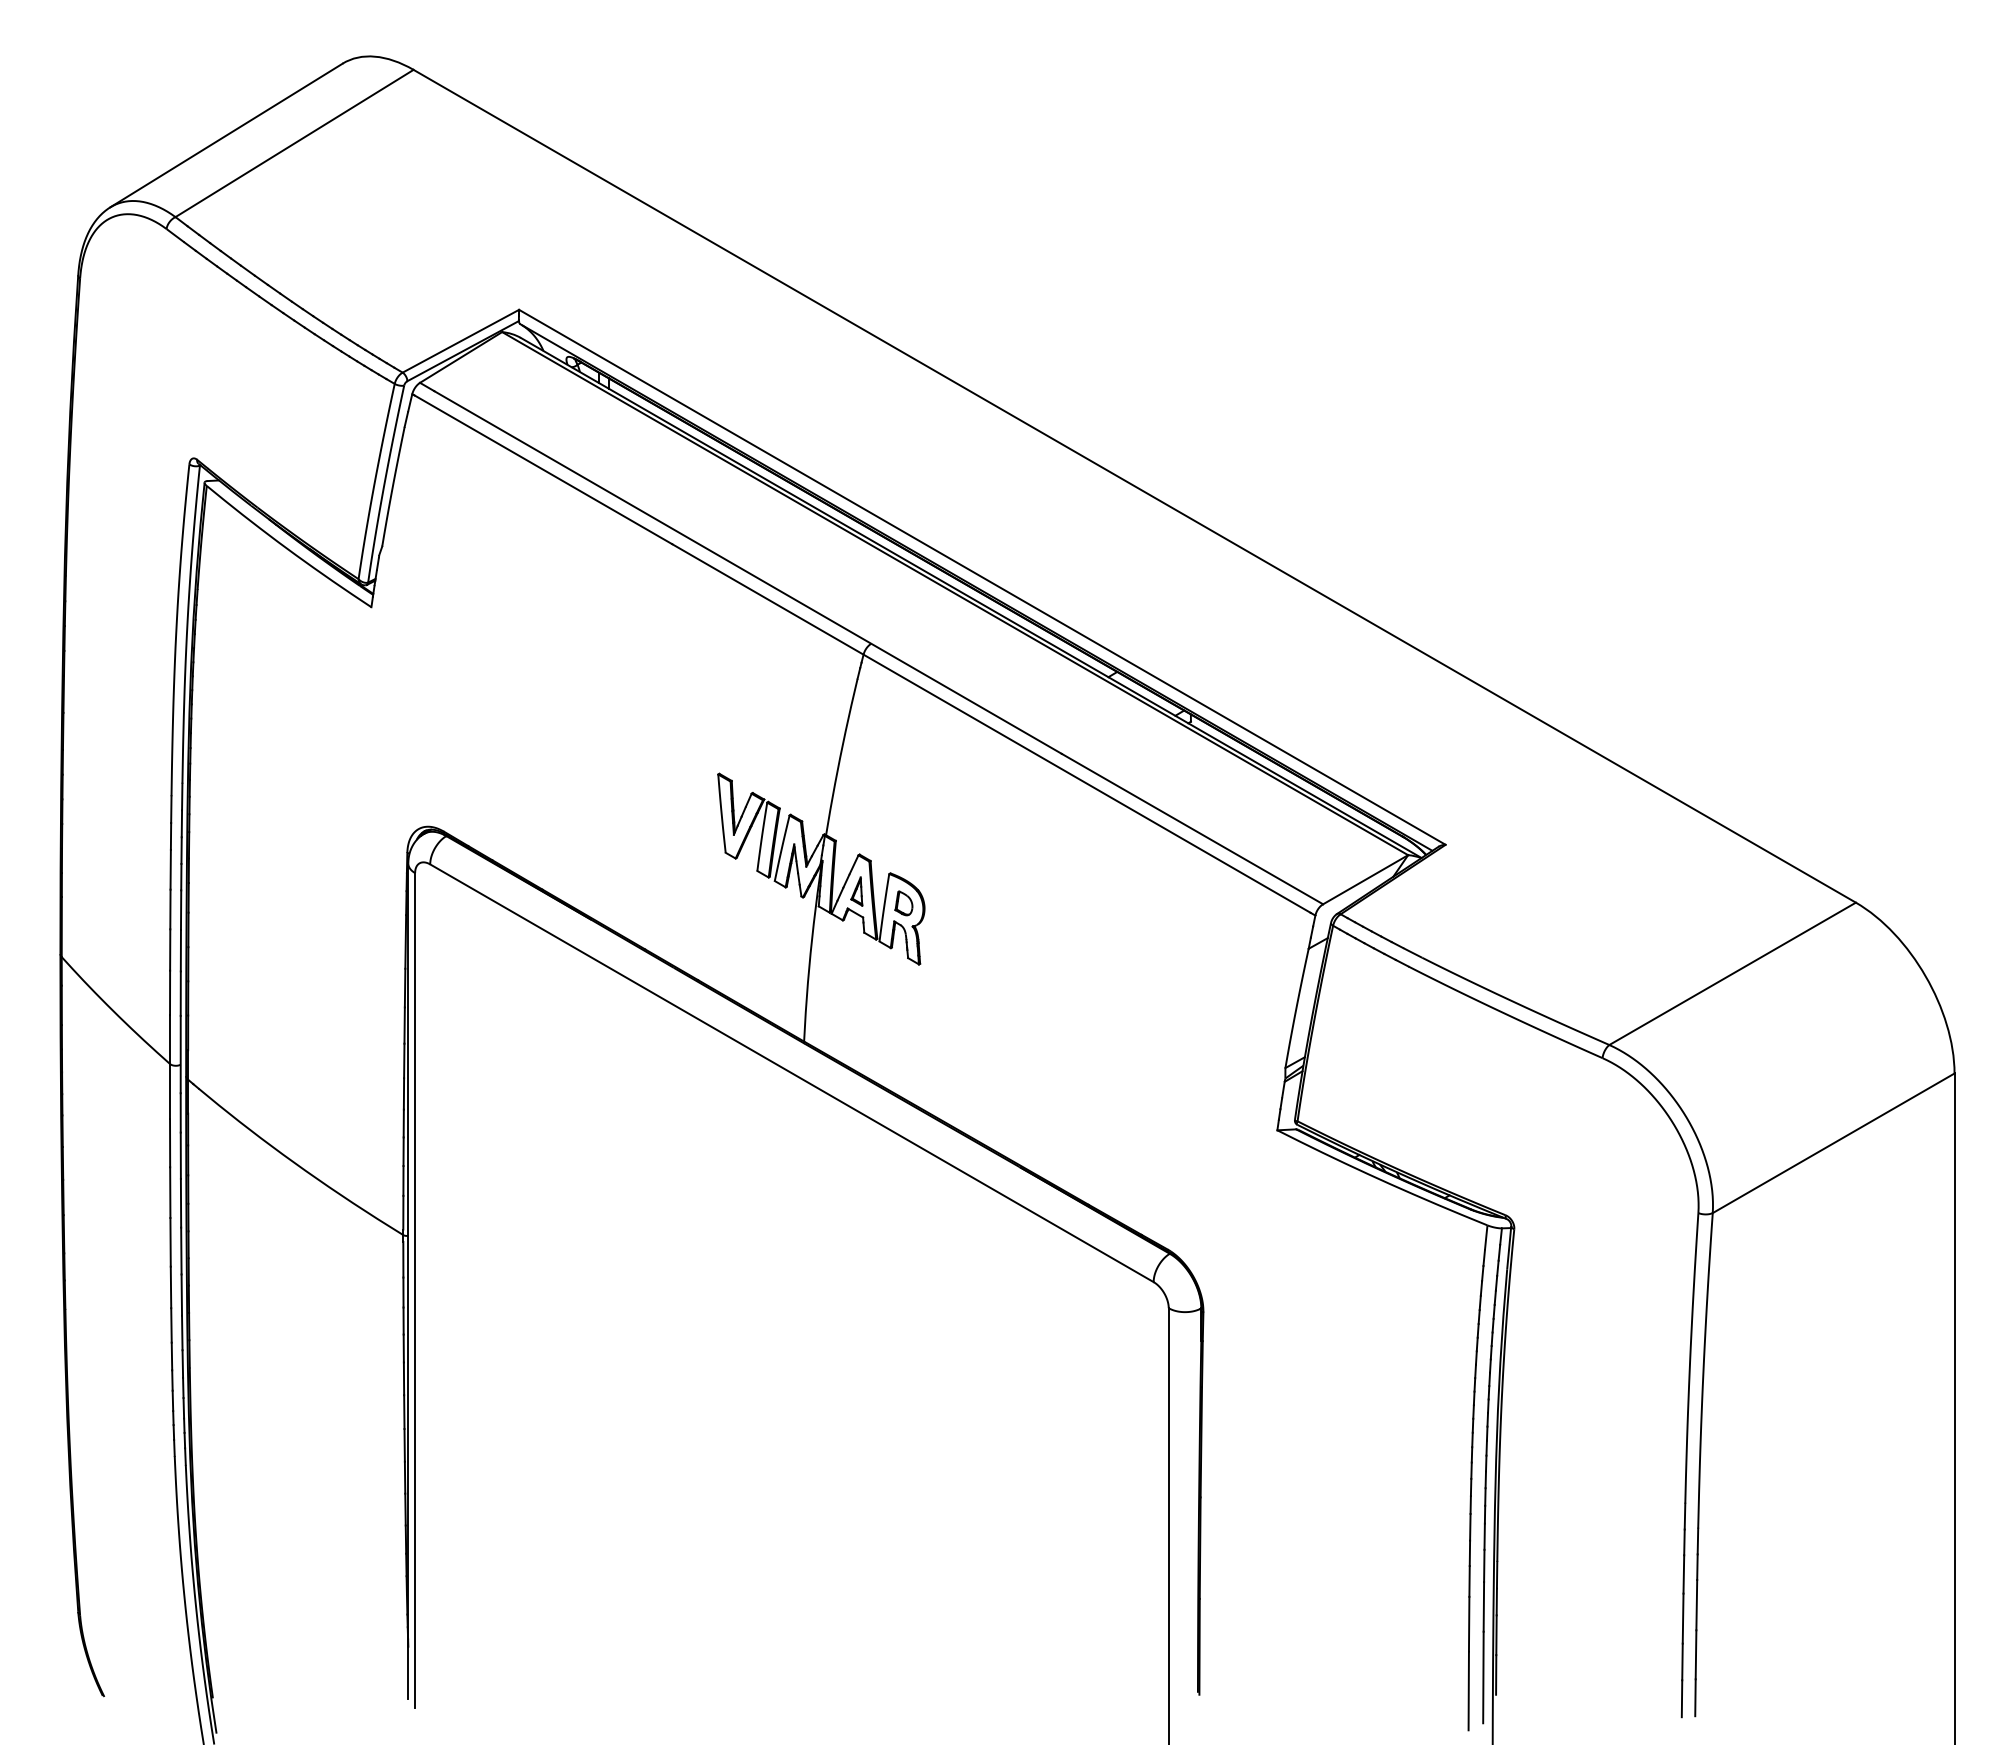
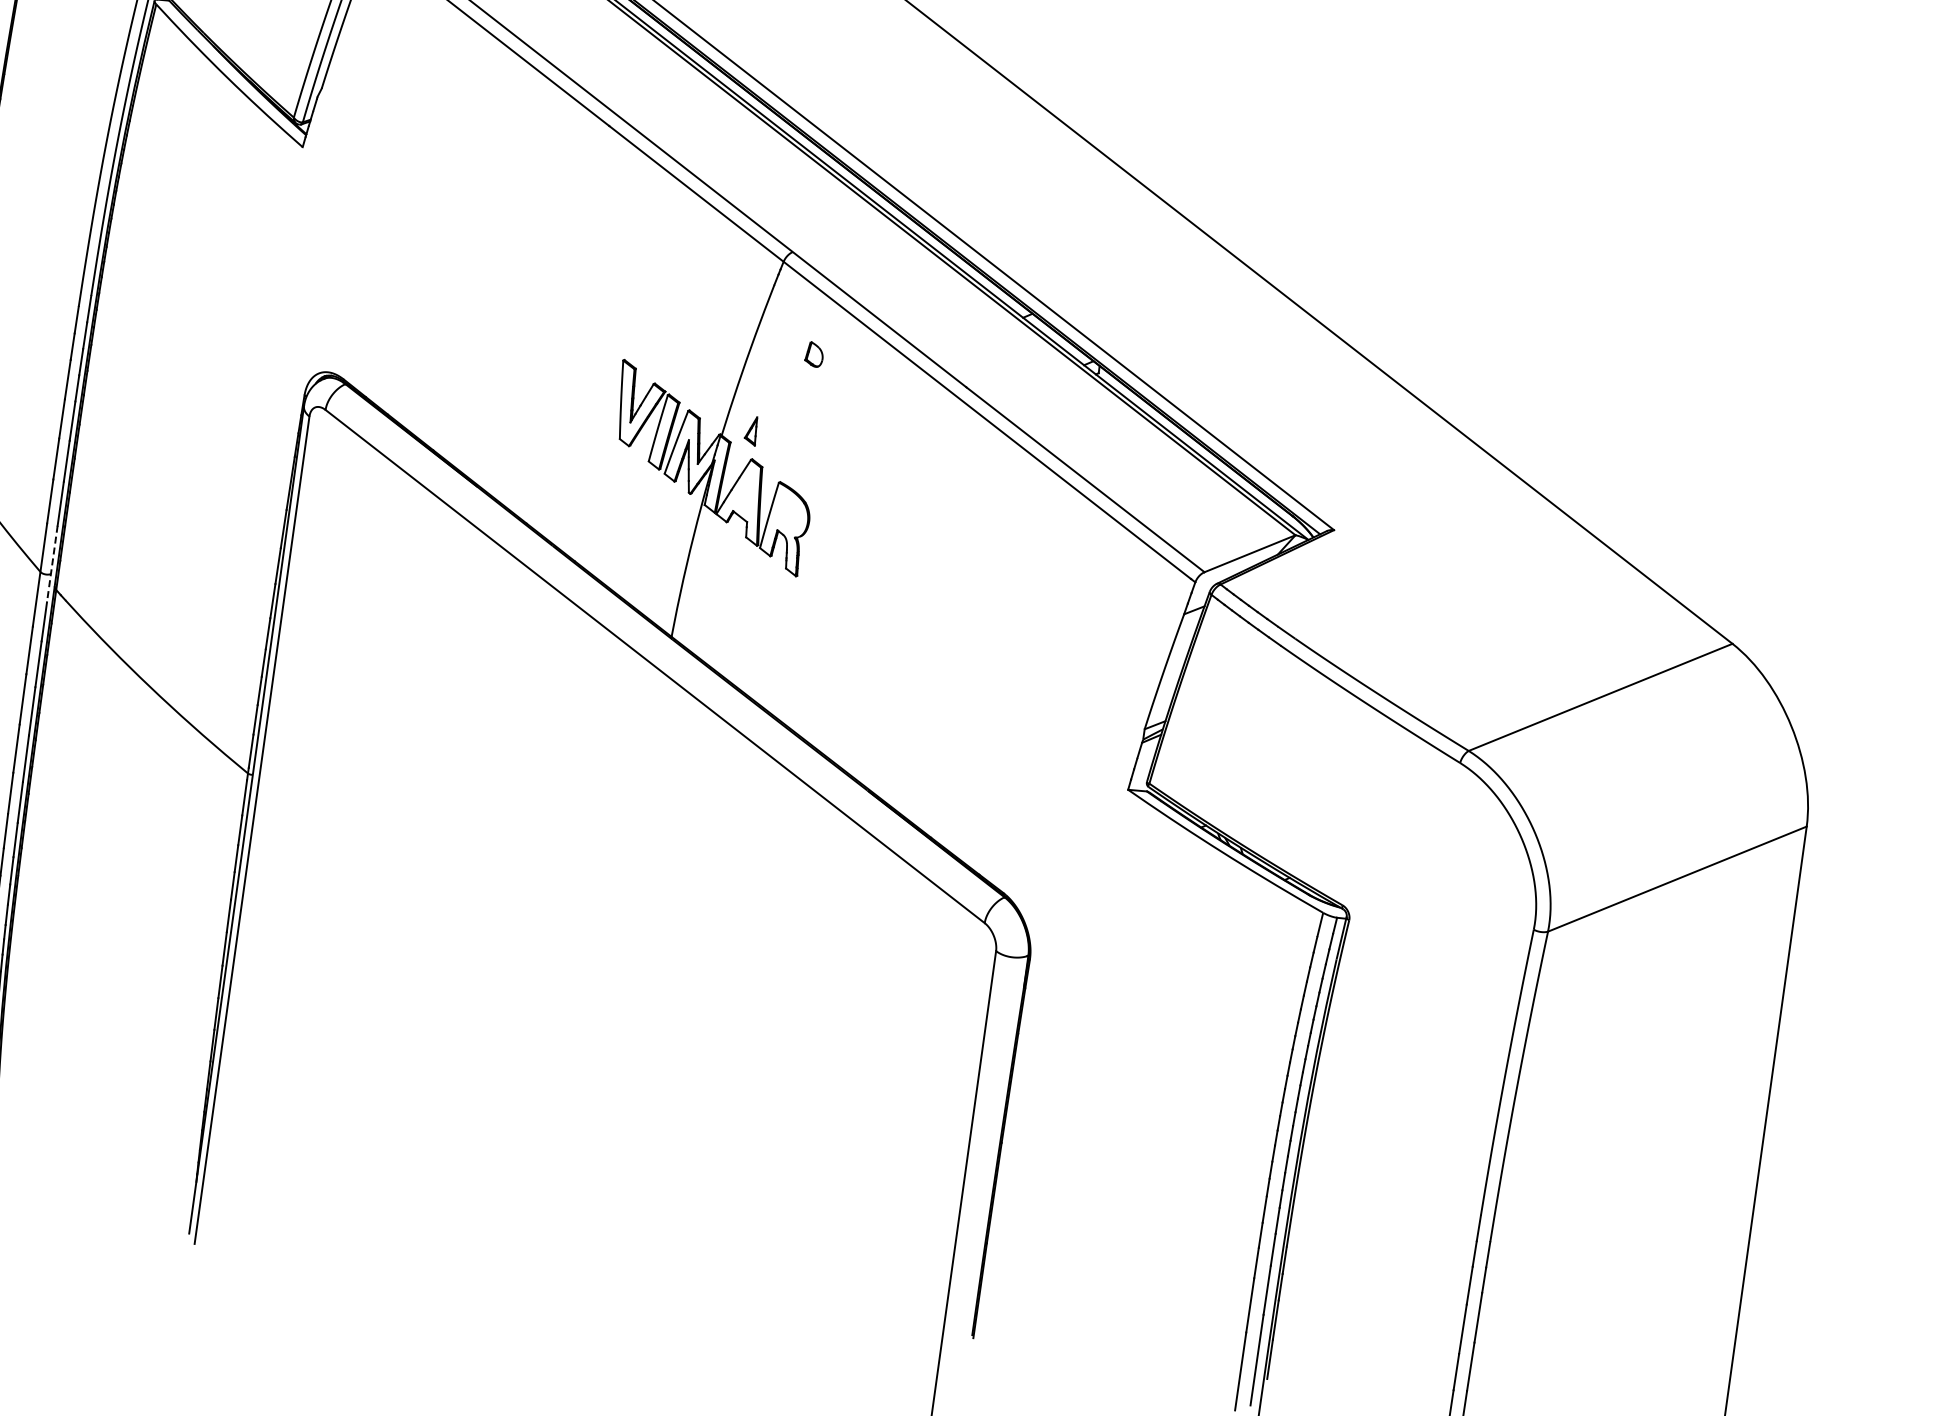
part: (856, 891) -> (751, 430), moved
part: (903, 903) -> (814, 354), moved
line: (180, 1054) -> (52, 563), solid -> dashed

